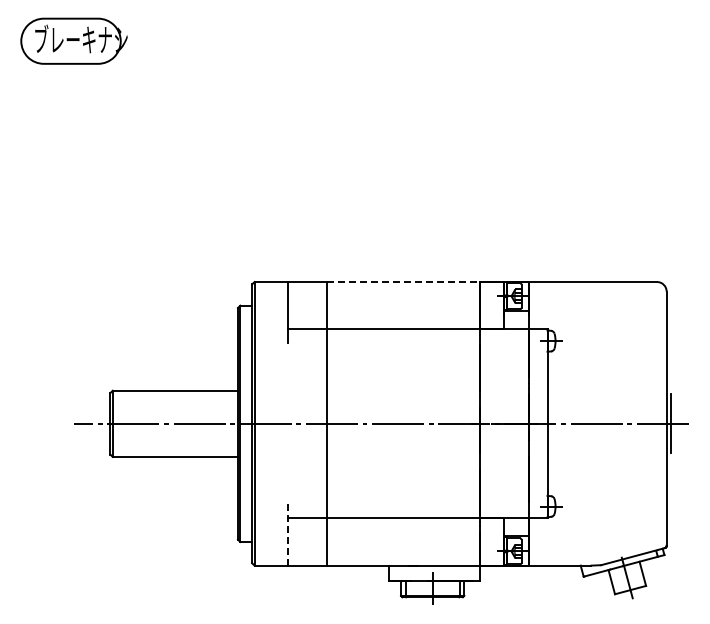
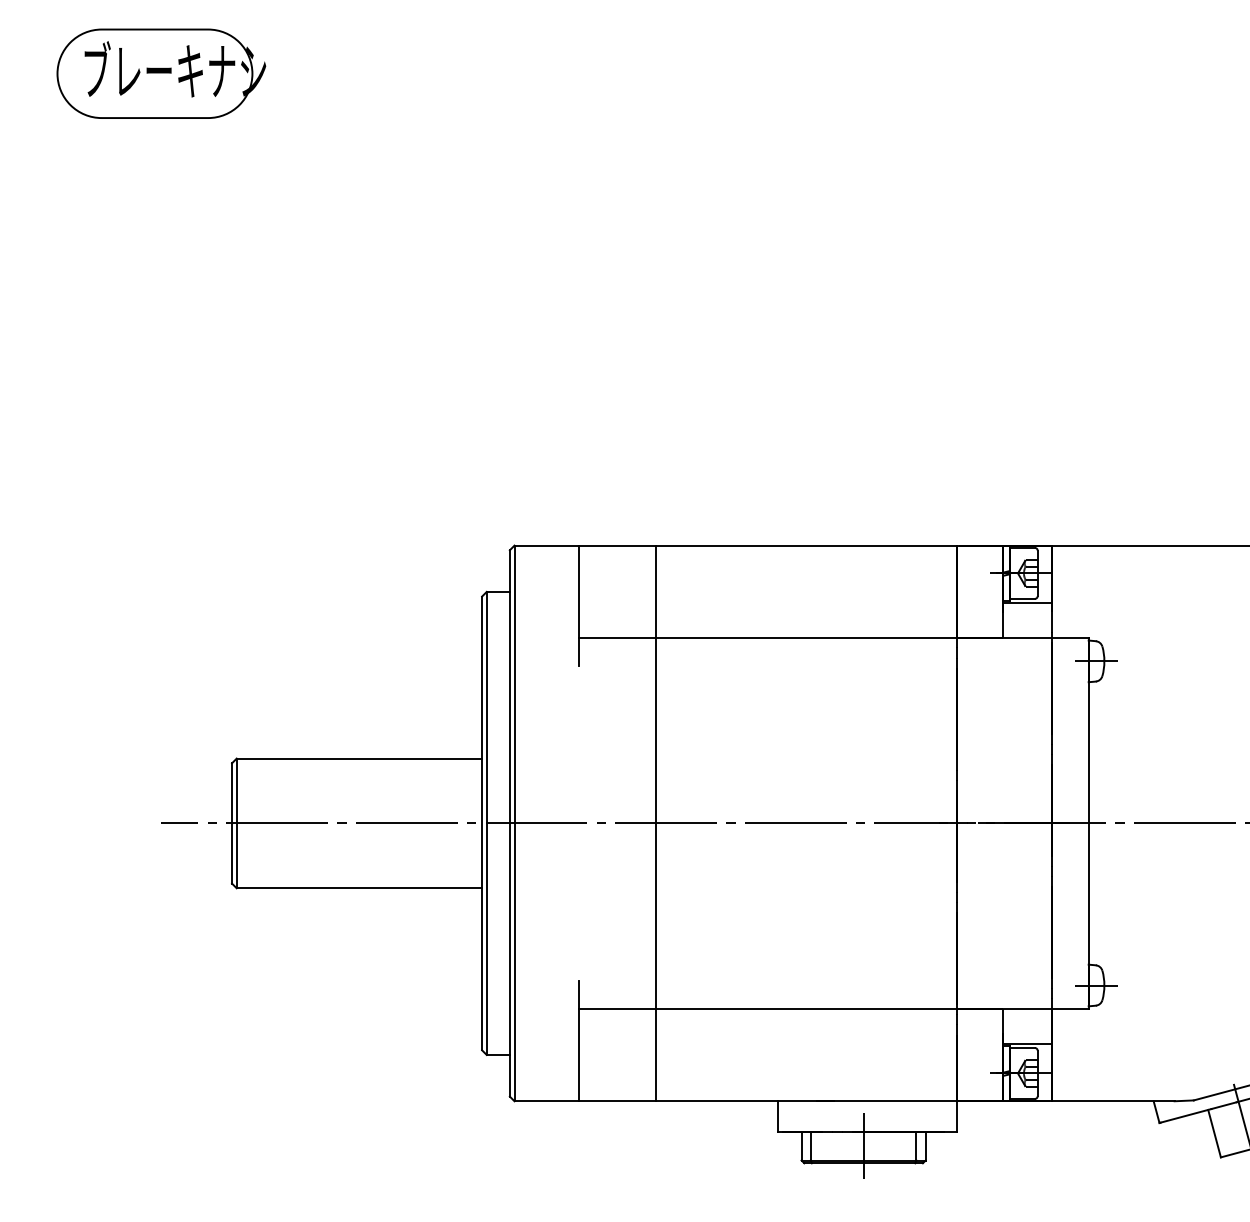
line: (403, 282) -> (806, 546), dashed -> solid
line: (287, 534) -> (579, 1040), dashed -> solid

